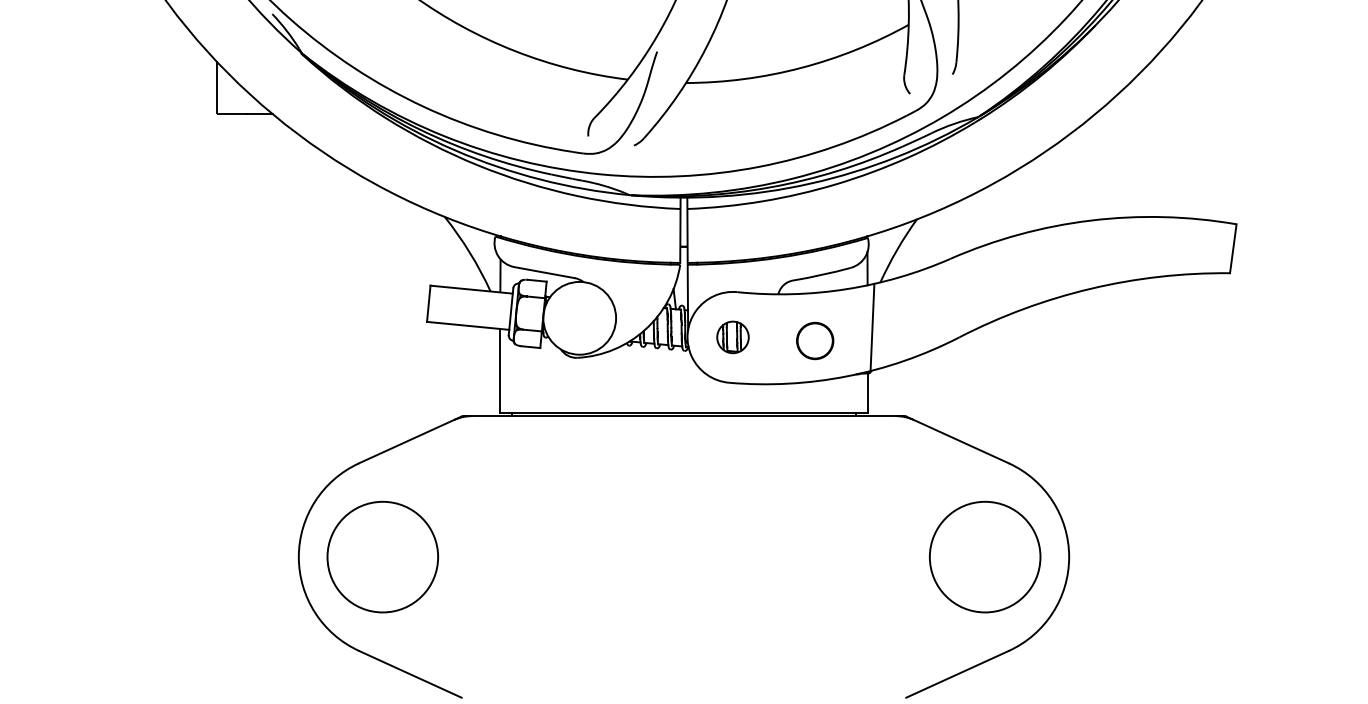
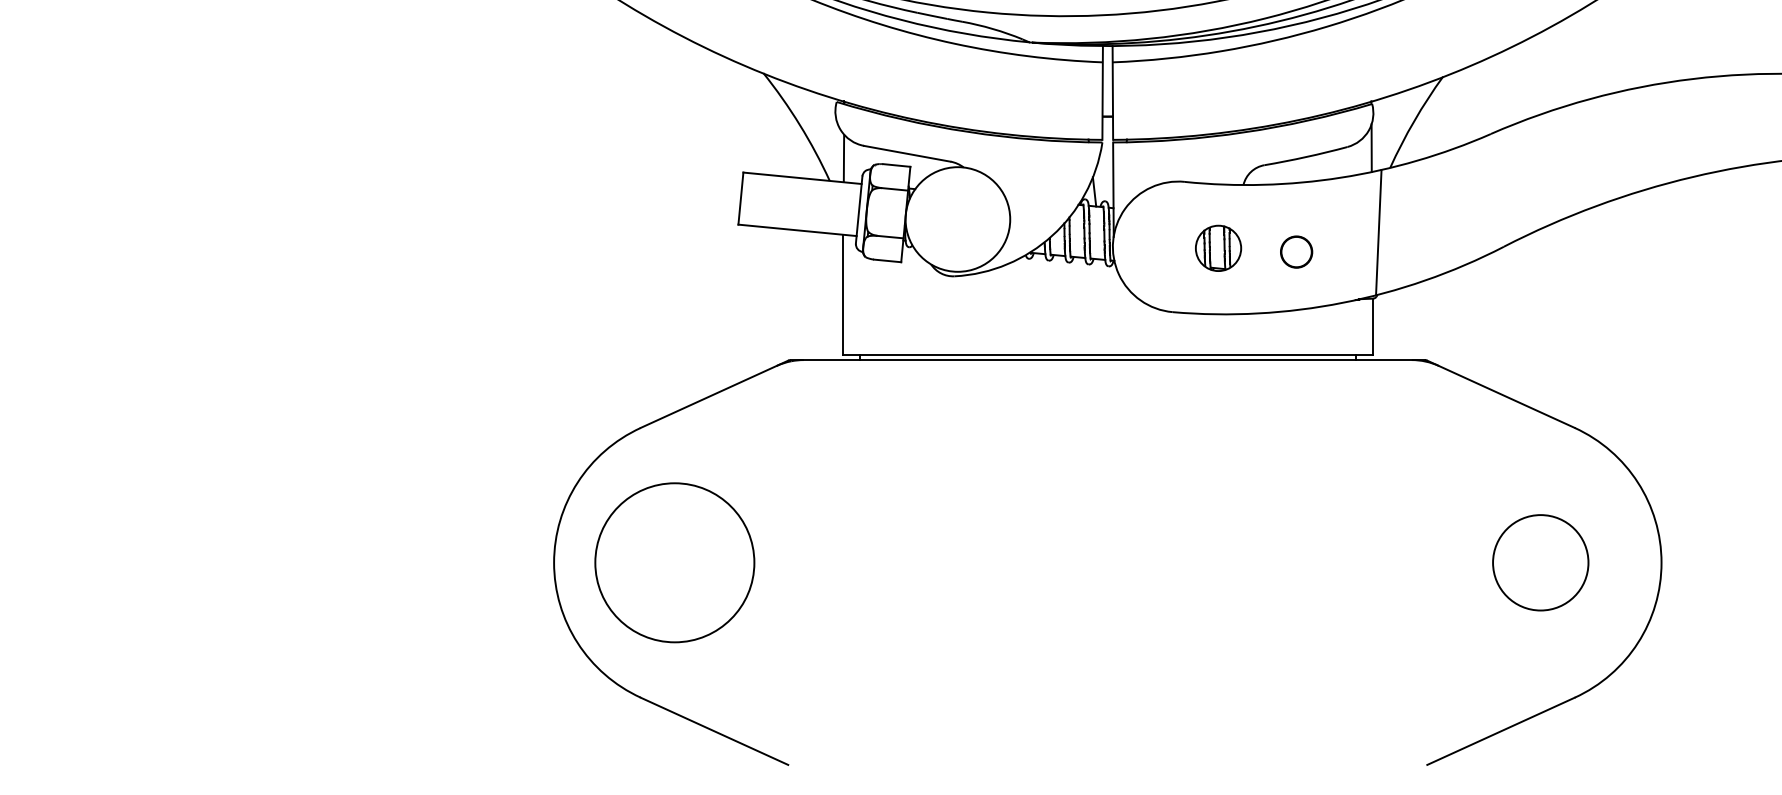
part: (732, 337) -> (1217, 248), moved
part: (815, 340) -> (1296, 251), size x0.6
circle: (984, 556) -> (1539, 561), size x0.6

